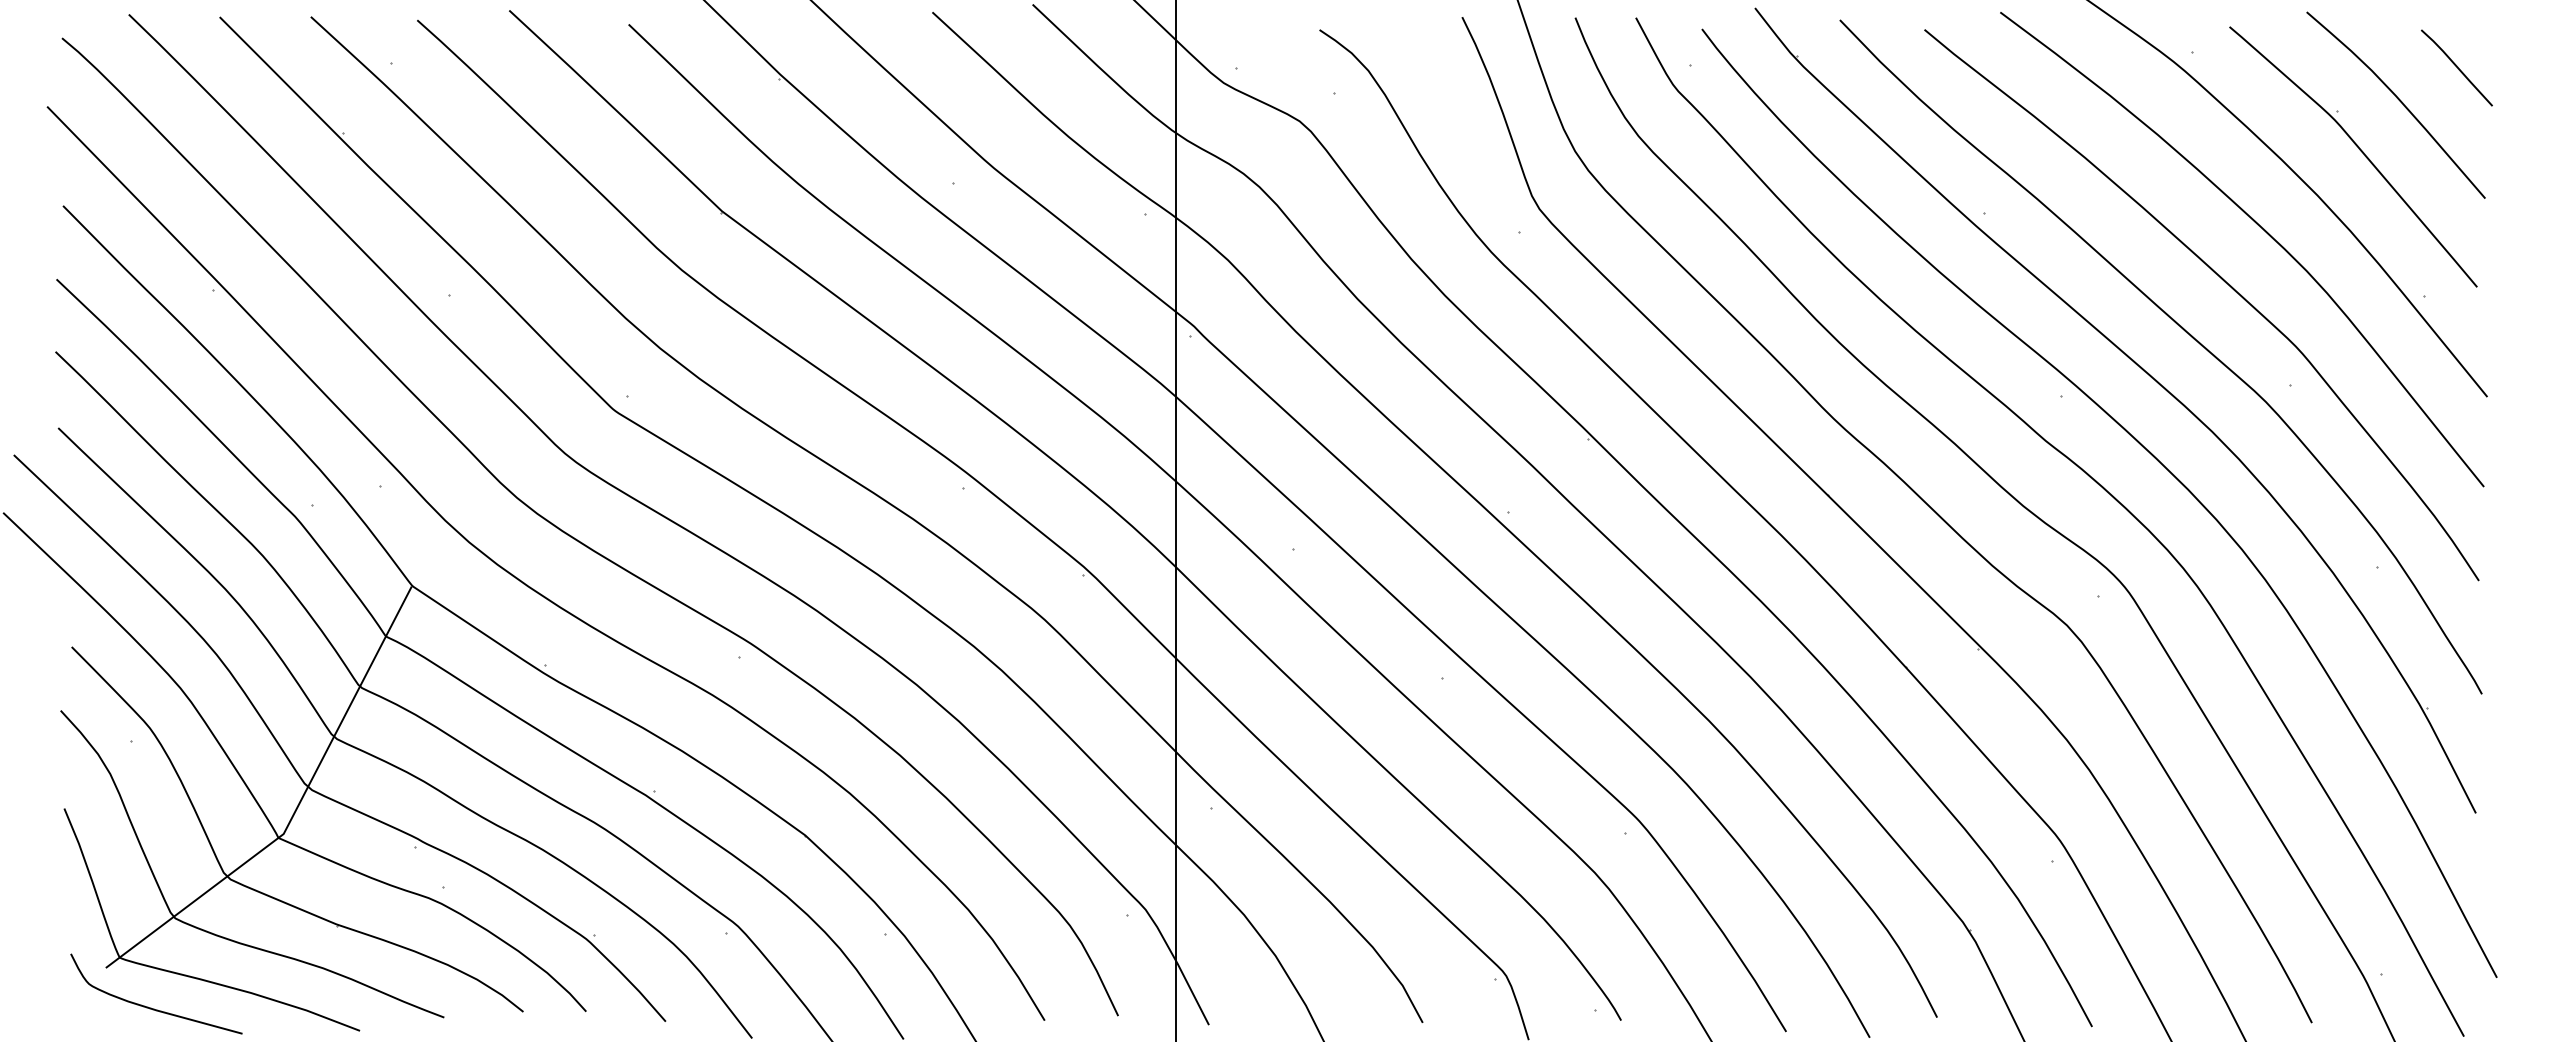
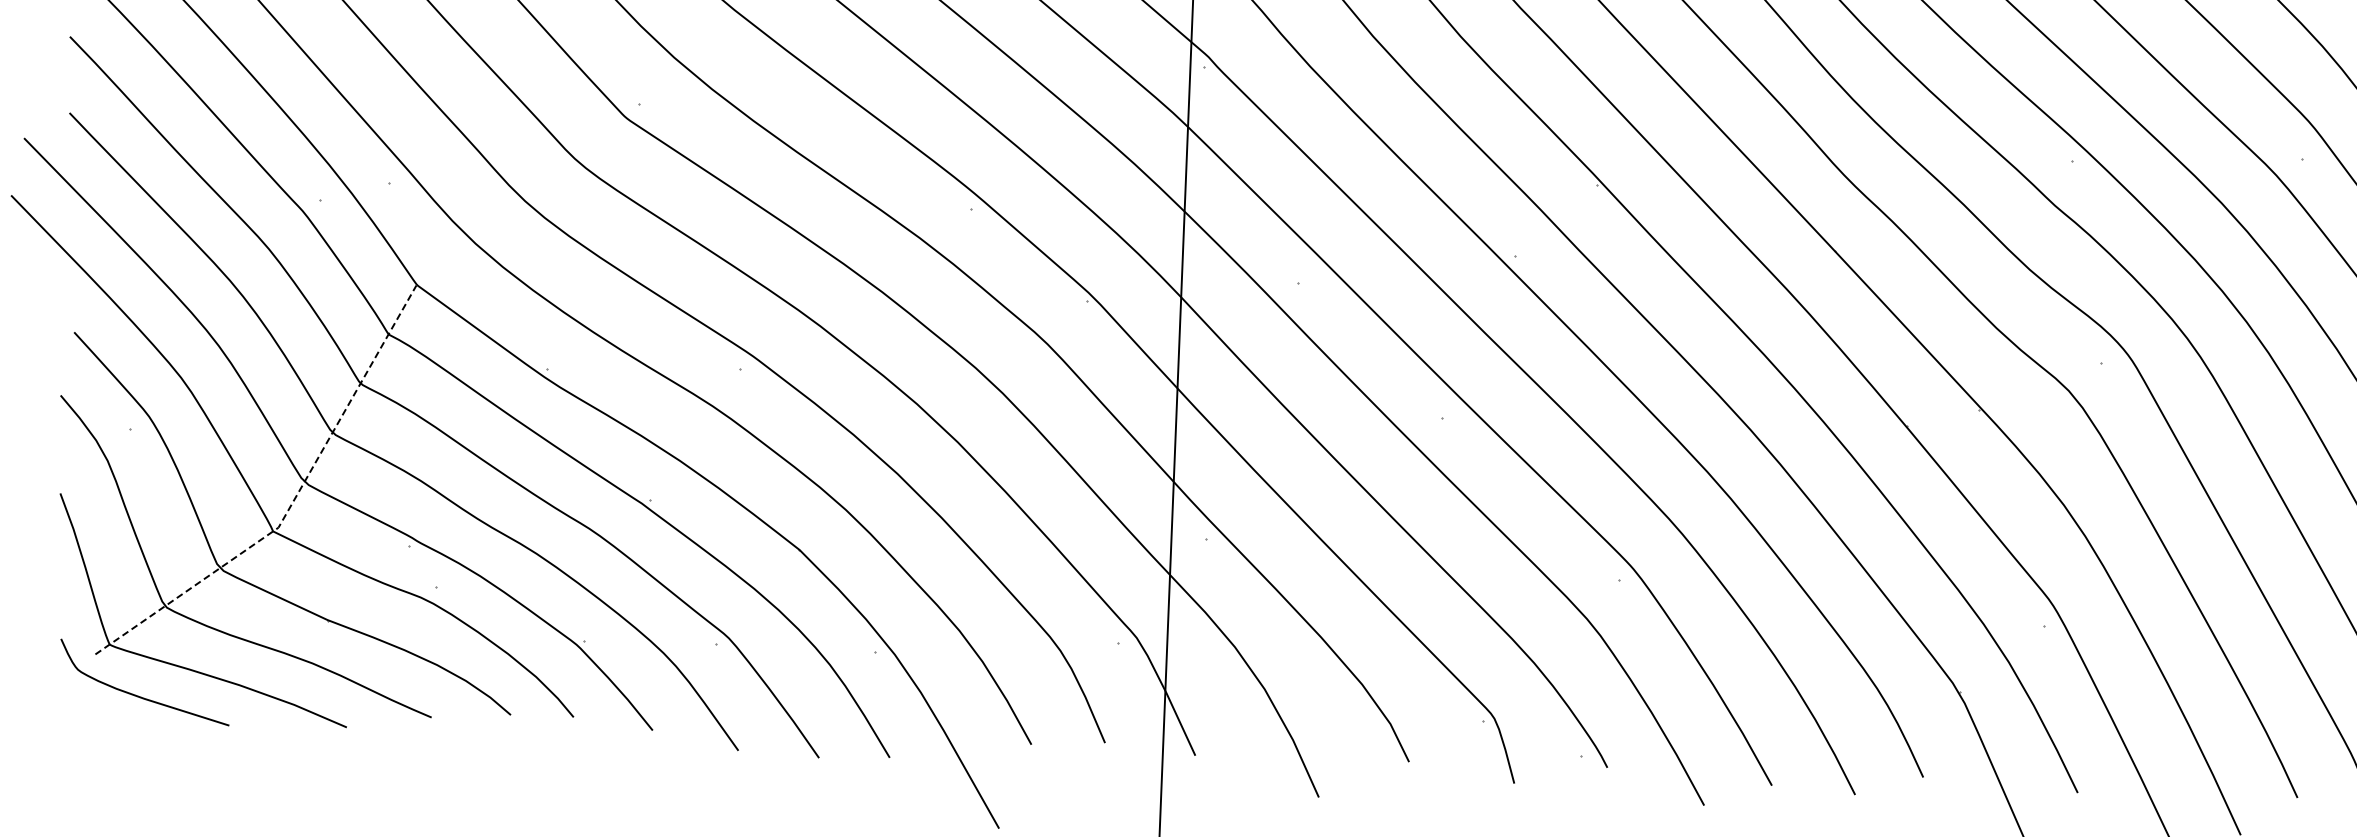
line: (296, 809) -> (292, 503), solid -> dashed

